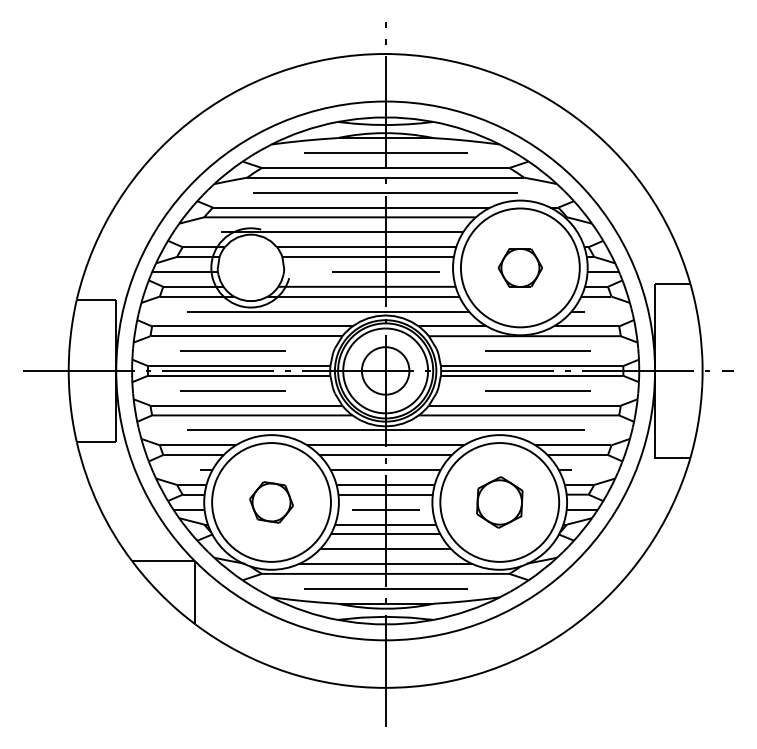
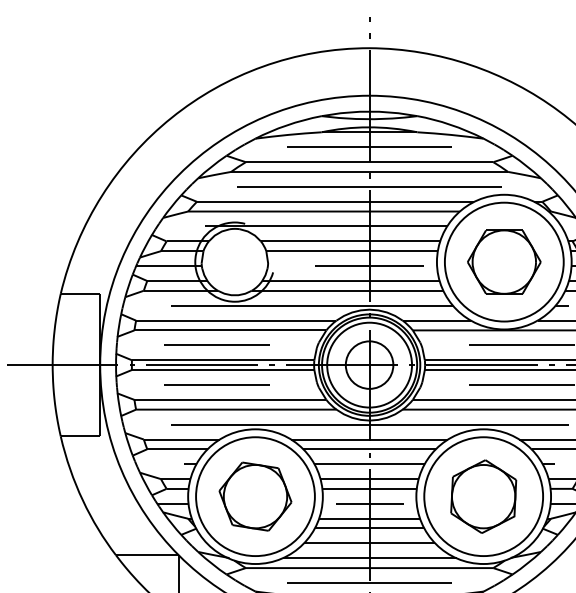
part: (520, 267) -> (504, 261), size x1.67
part: (271, 502) -> (255, 496), size x1.67
part: (499, 502) -> (483, 496), size x1.43

